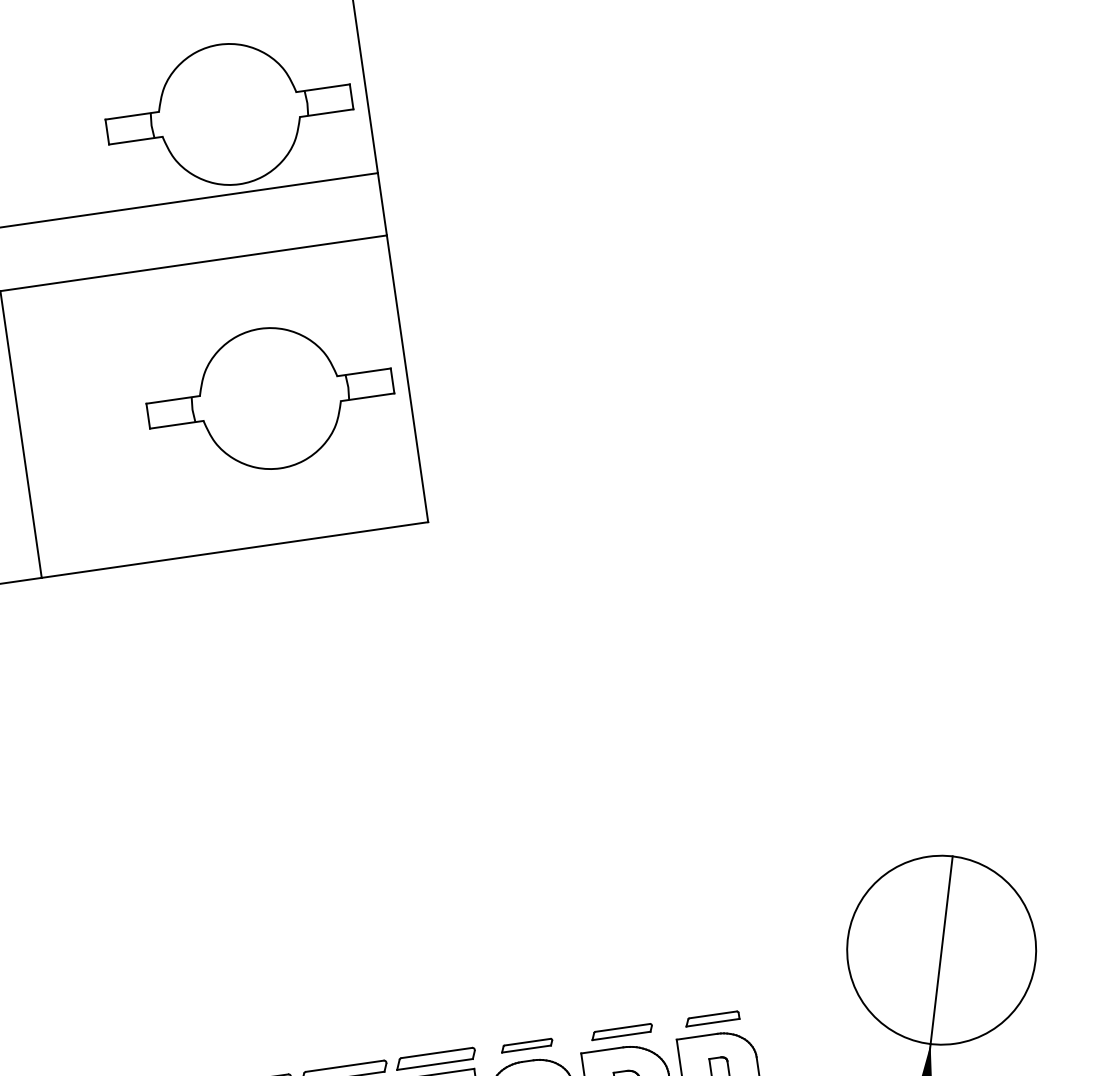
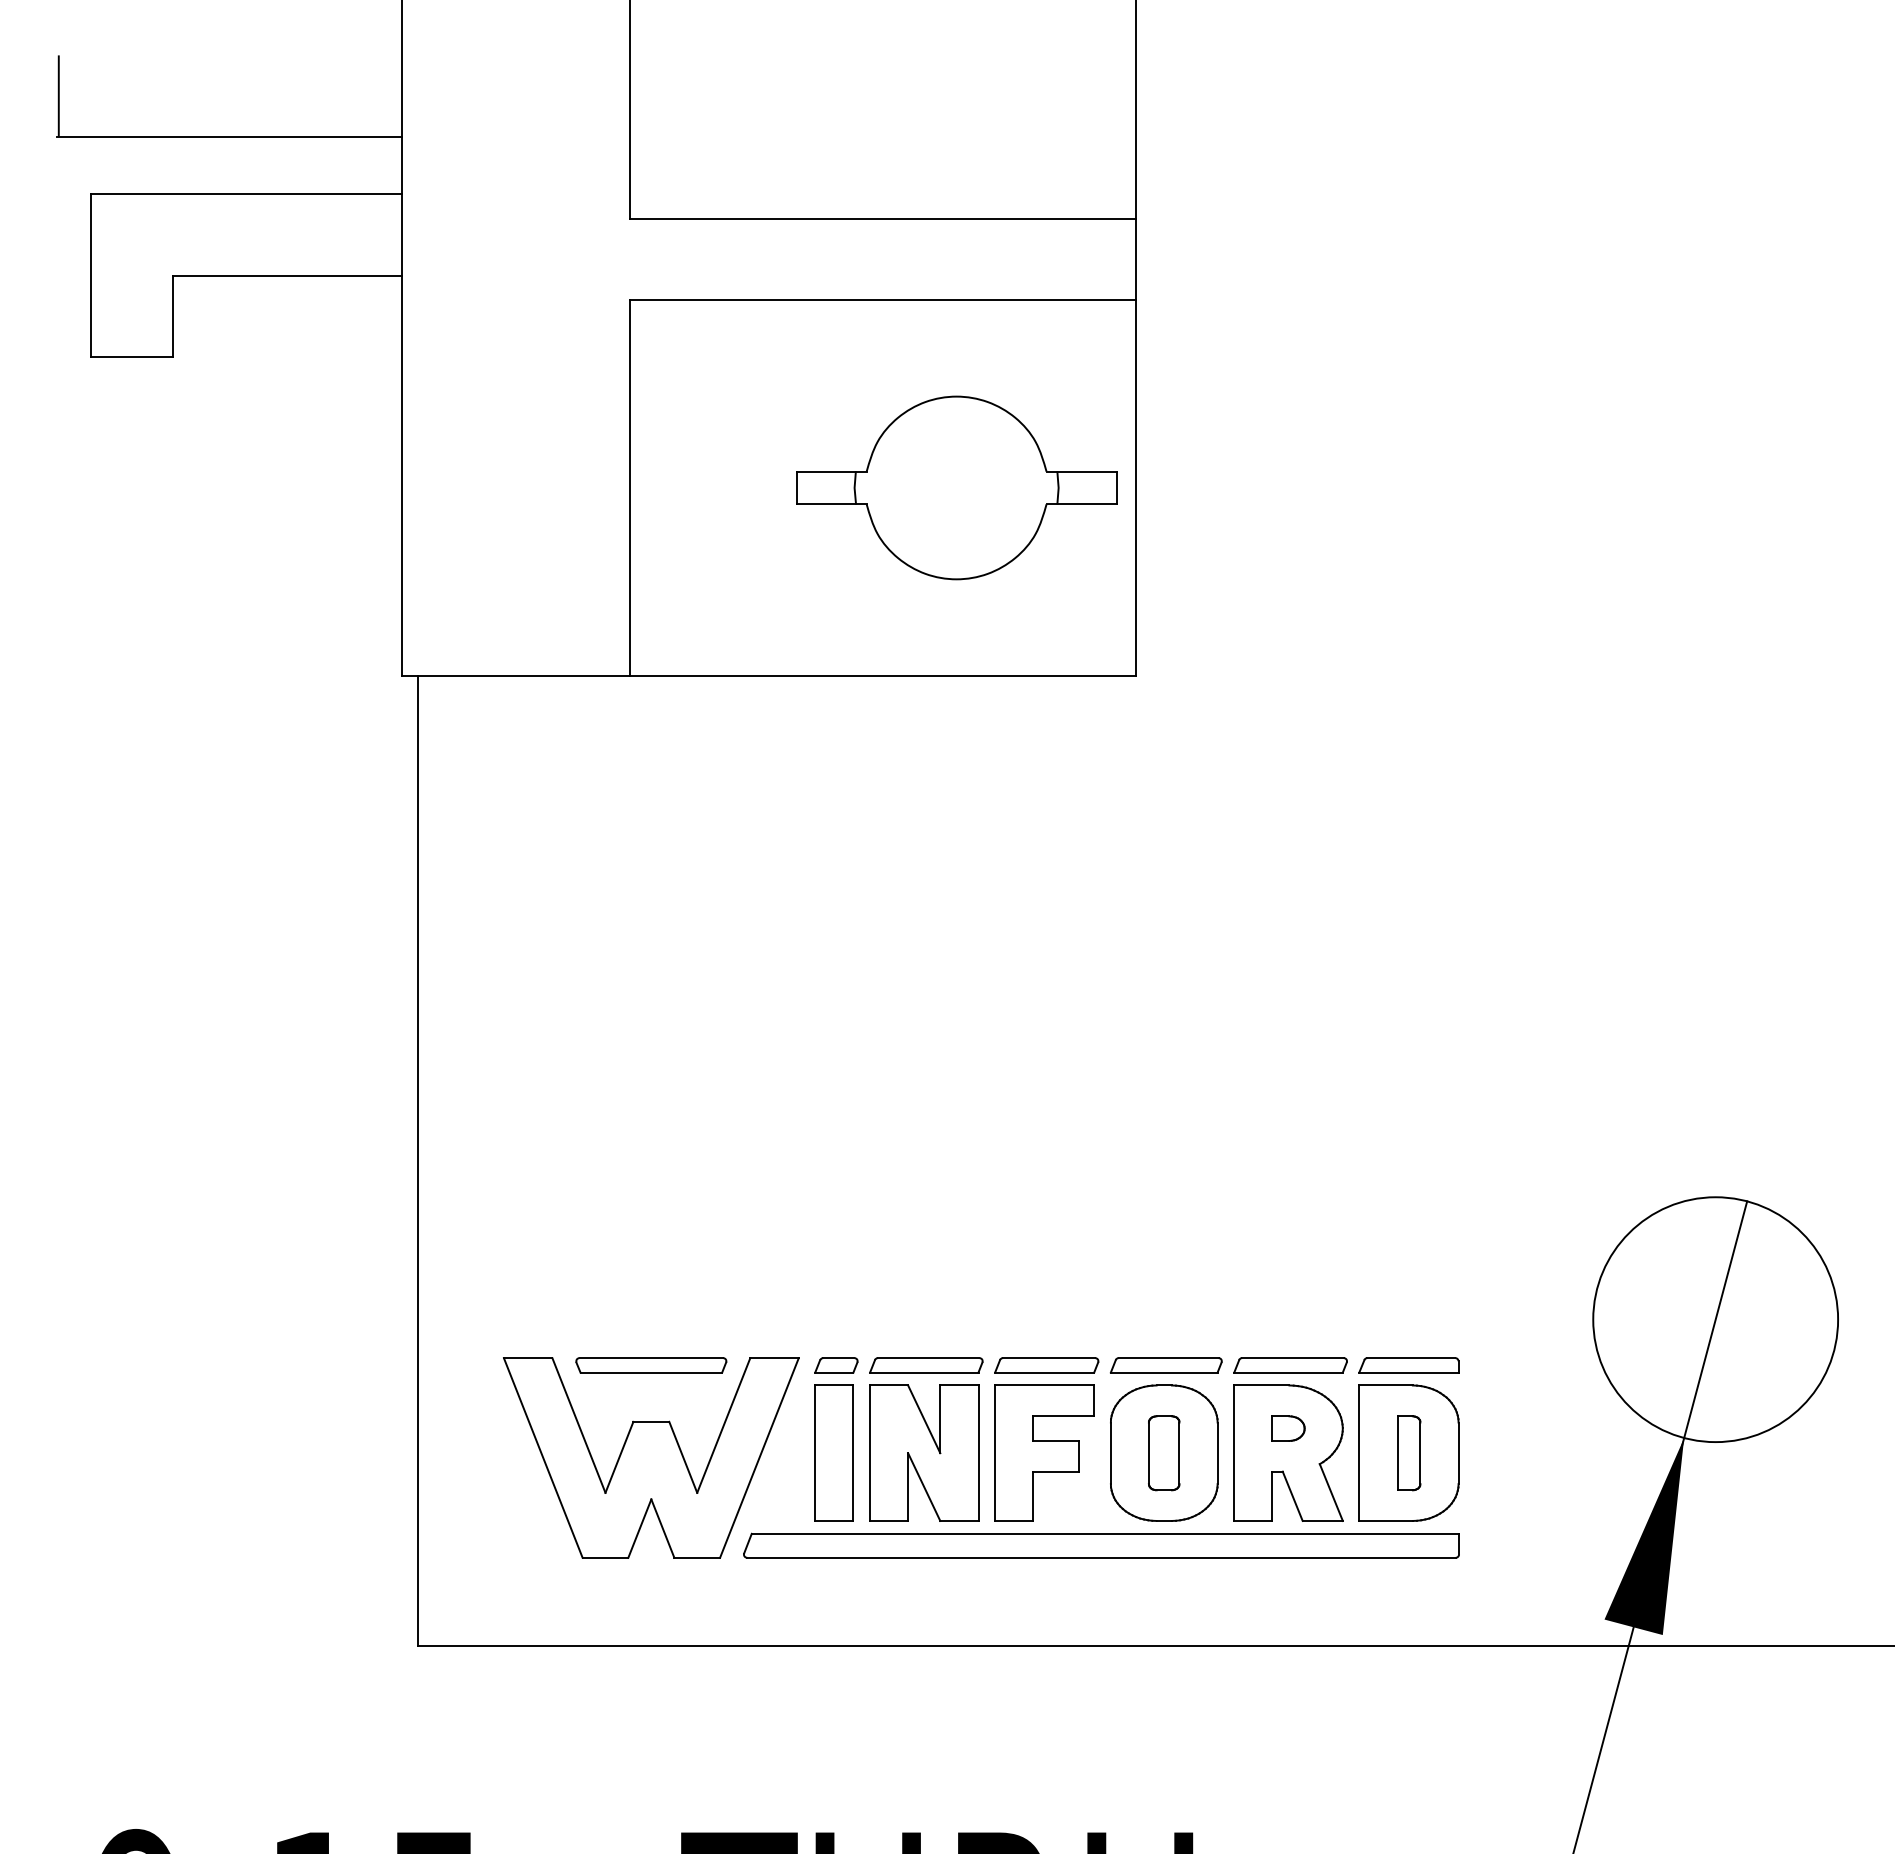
part: (229, 114) -> (956, 115), removed
part: (712, 1019) -> (1408, 1365), size x1.43
part: (621, 1032) -> (1290, 1365), size x1.43
part: (526, 1045) -> (1165, 1365), size x1.67

